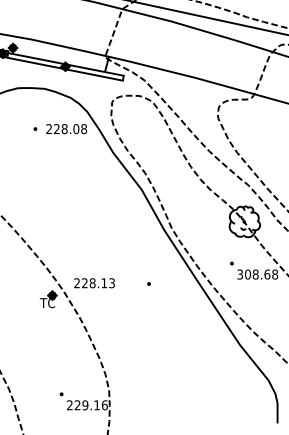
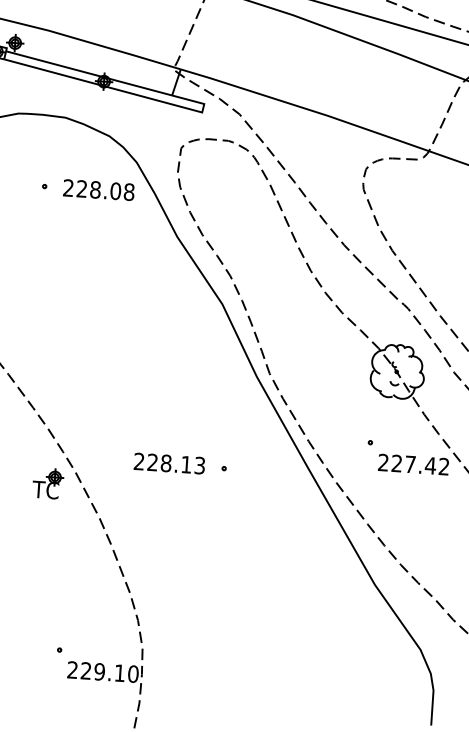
text: (257, 274) -> (413, 464), 308.68 -> 227.42
text: (94, 283) -> (169, 464), moved
text: (104, 404) -> (132, 672), 229.16 -> 229.10

